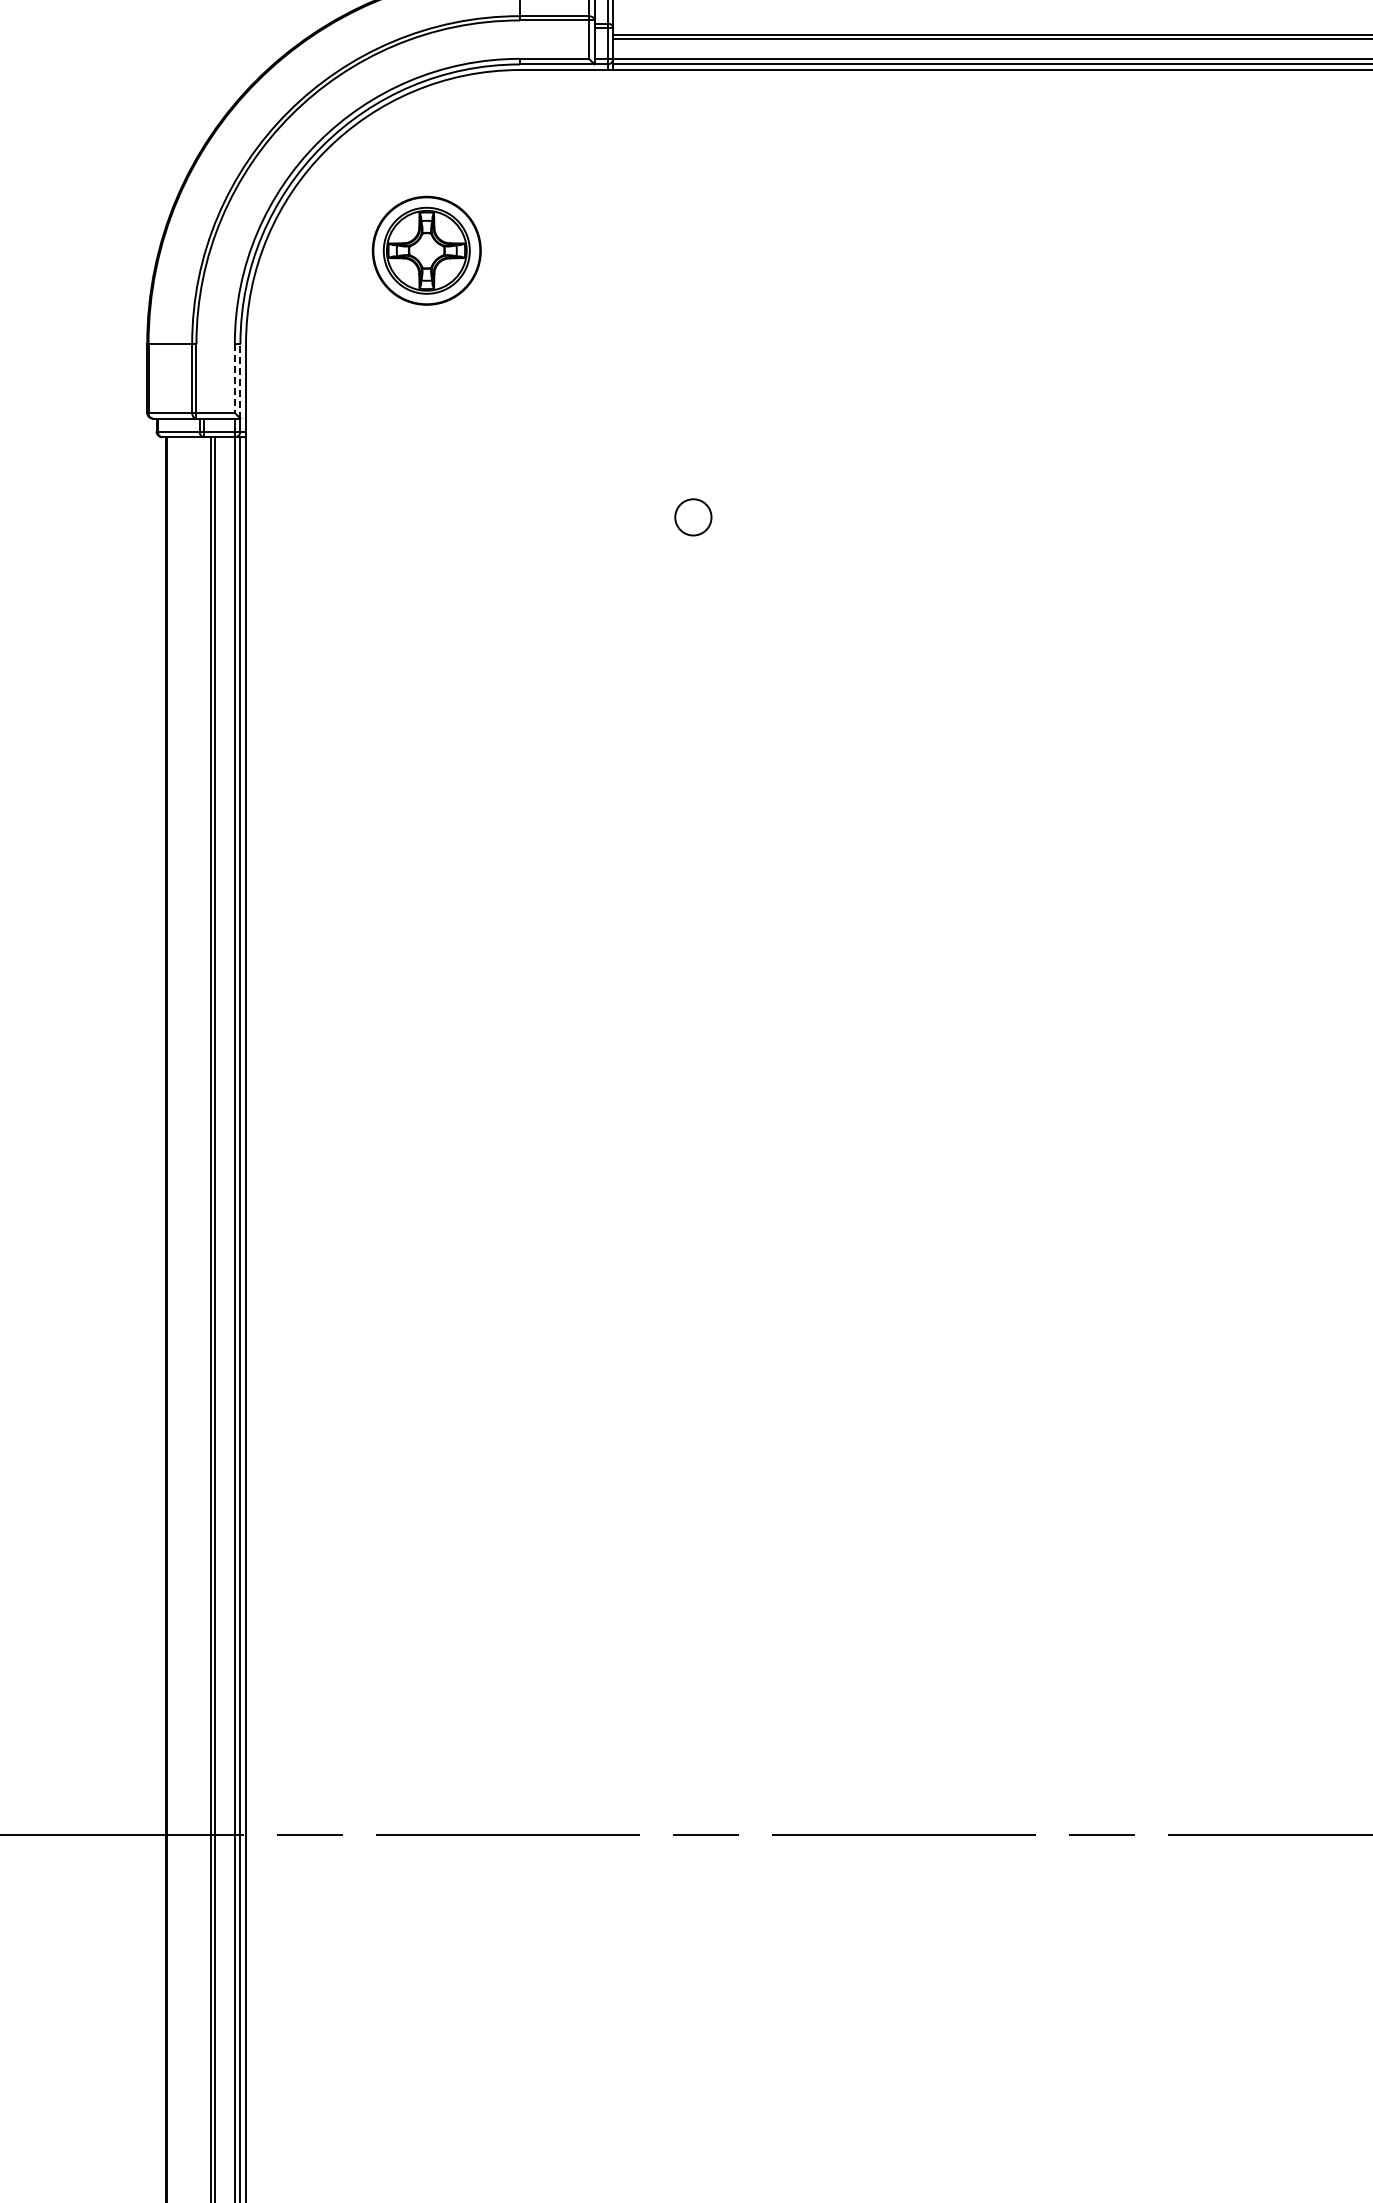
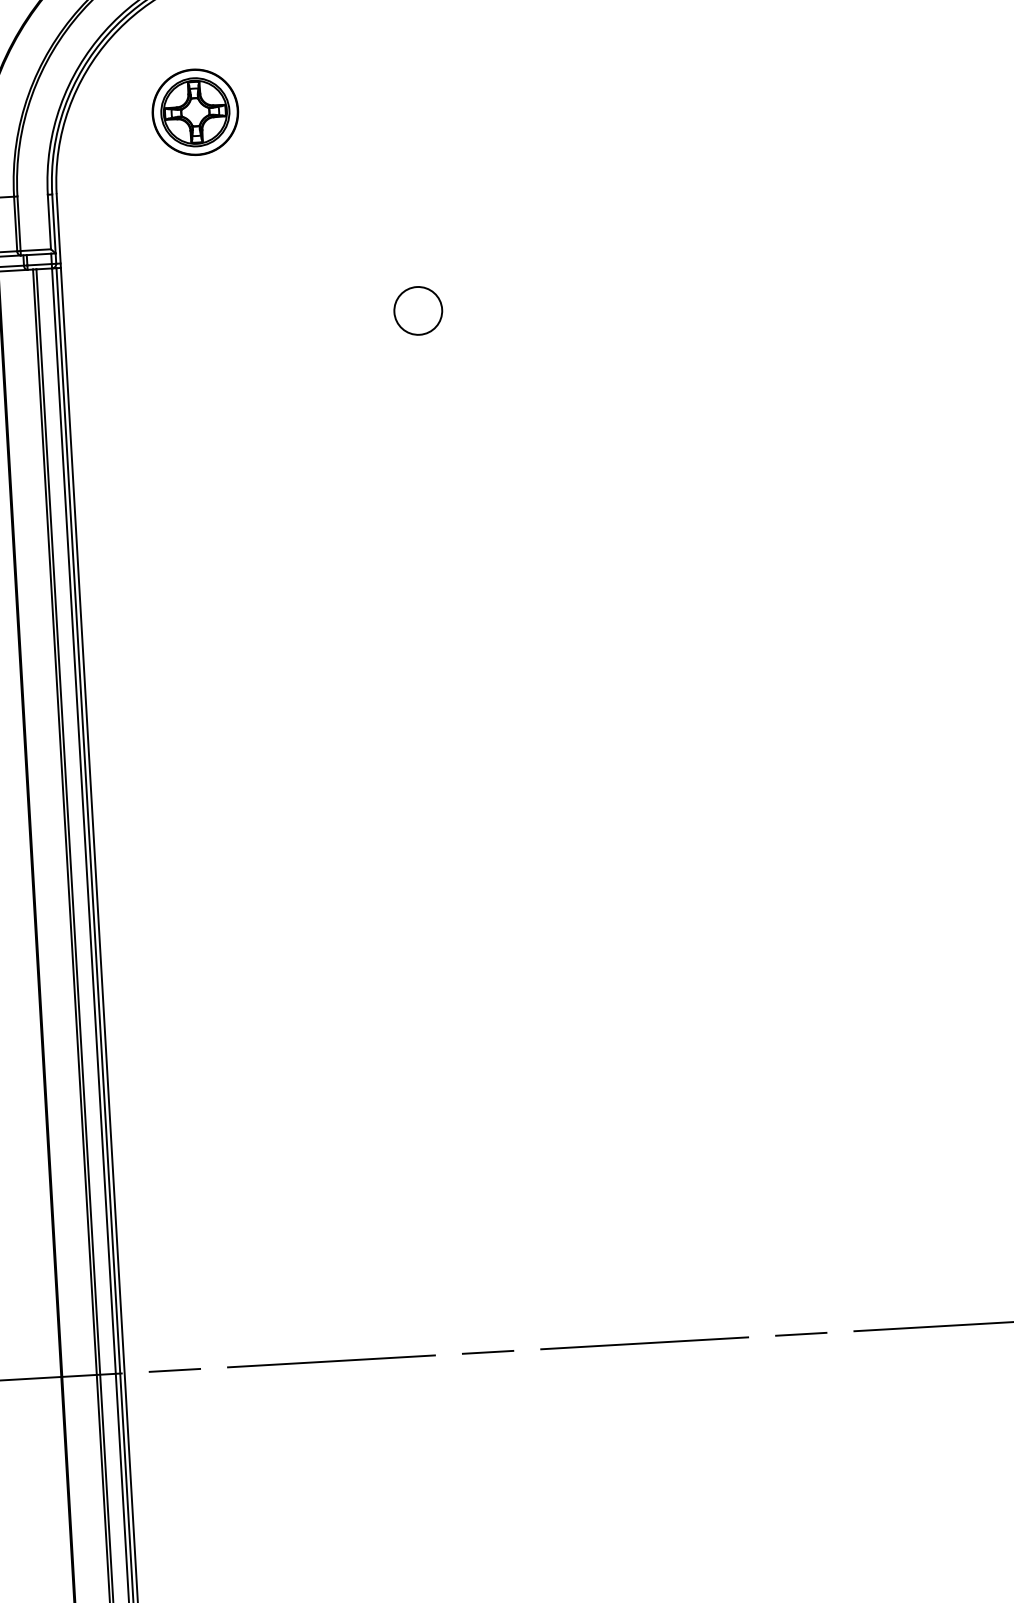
line: (234, 378) -> (49, 222), dashed -> solid
line: (240, 380) -> (53, 223), dashed -> solid
circle: (693, 517) -> (418, 311), size x1.67

